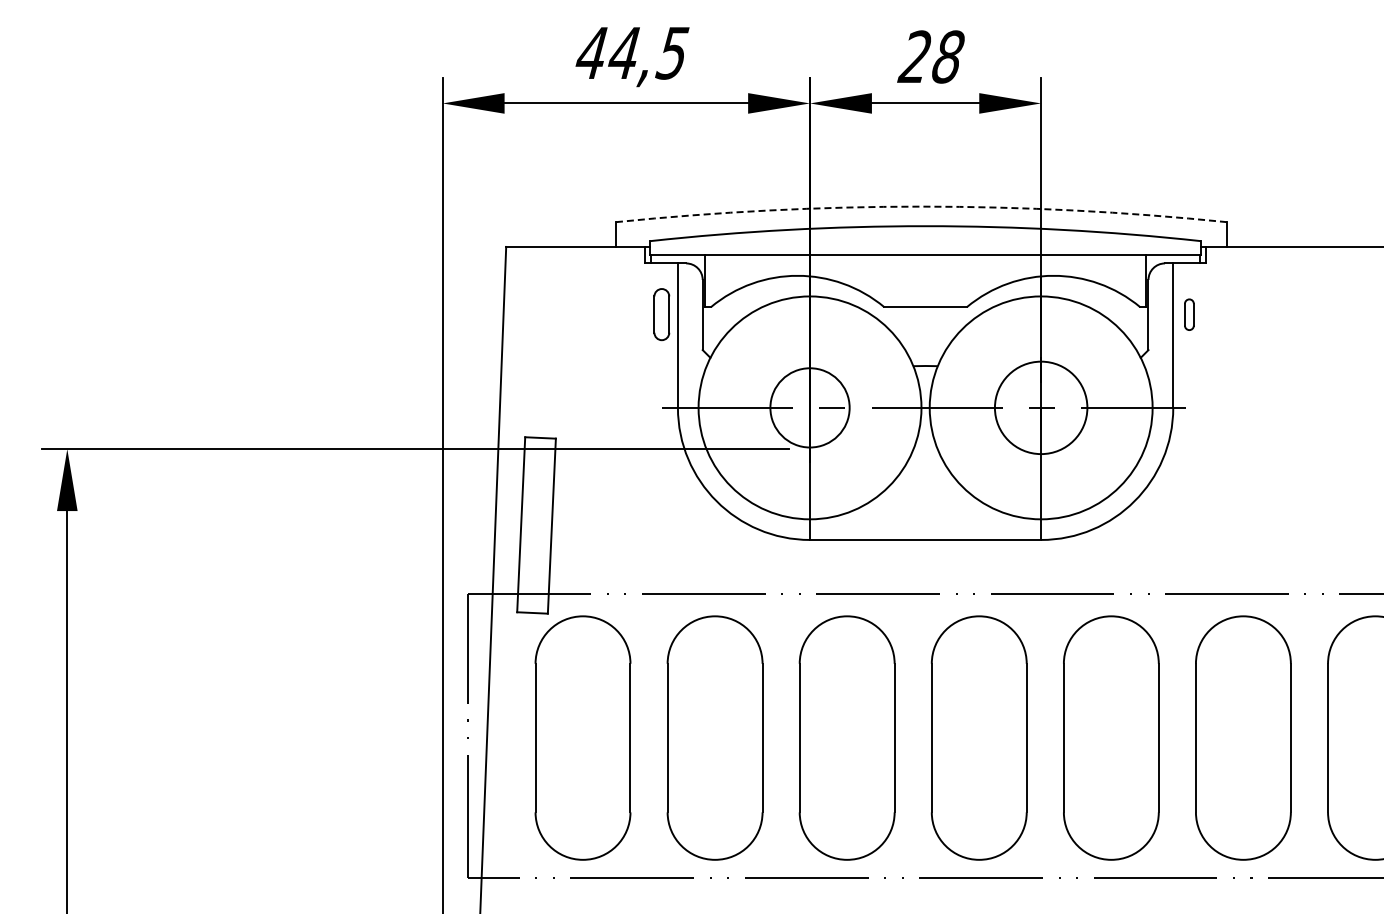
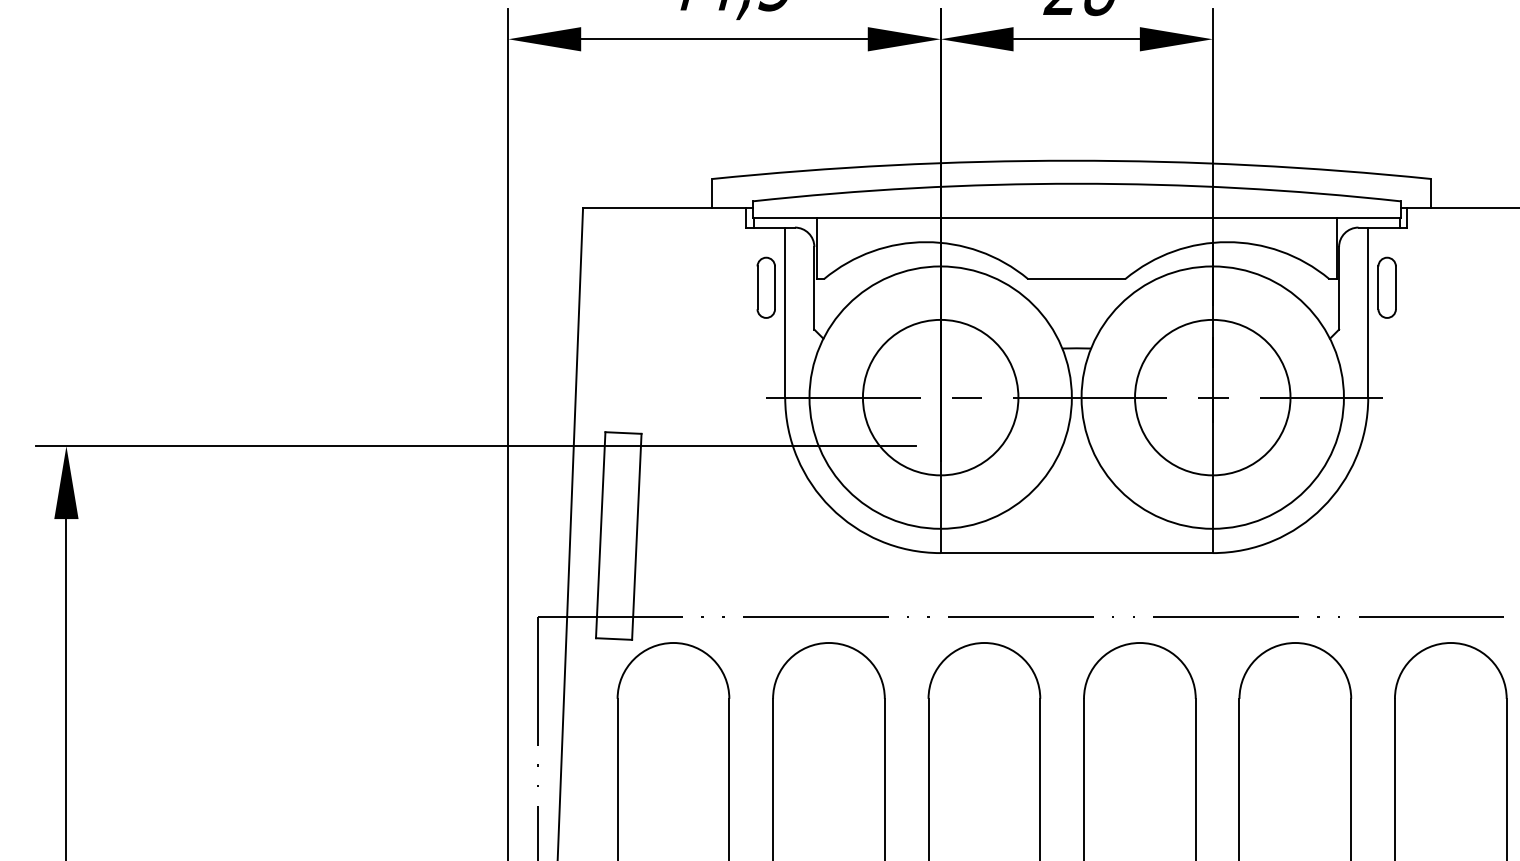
arc: (921, 206) -> (1071, 160), dashed -> solid
part: (1189, 314) -> (1387, 287), size x1.67
circle: (809, 407) -> (940, 397), size x1.67
circle: (1041, 407) -> (1213, 397), size x1.43

